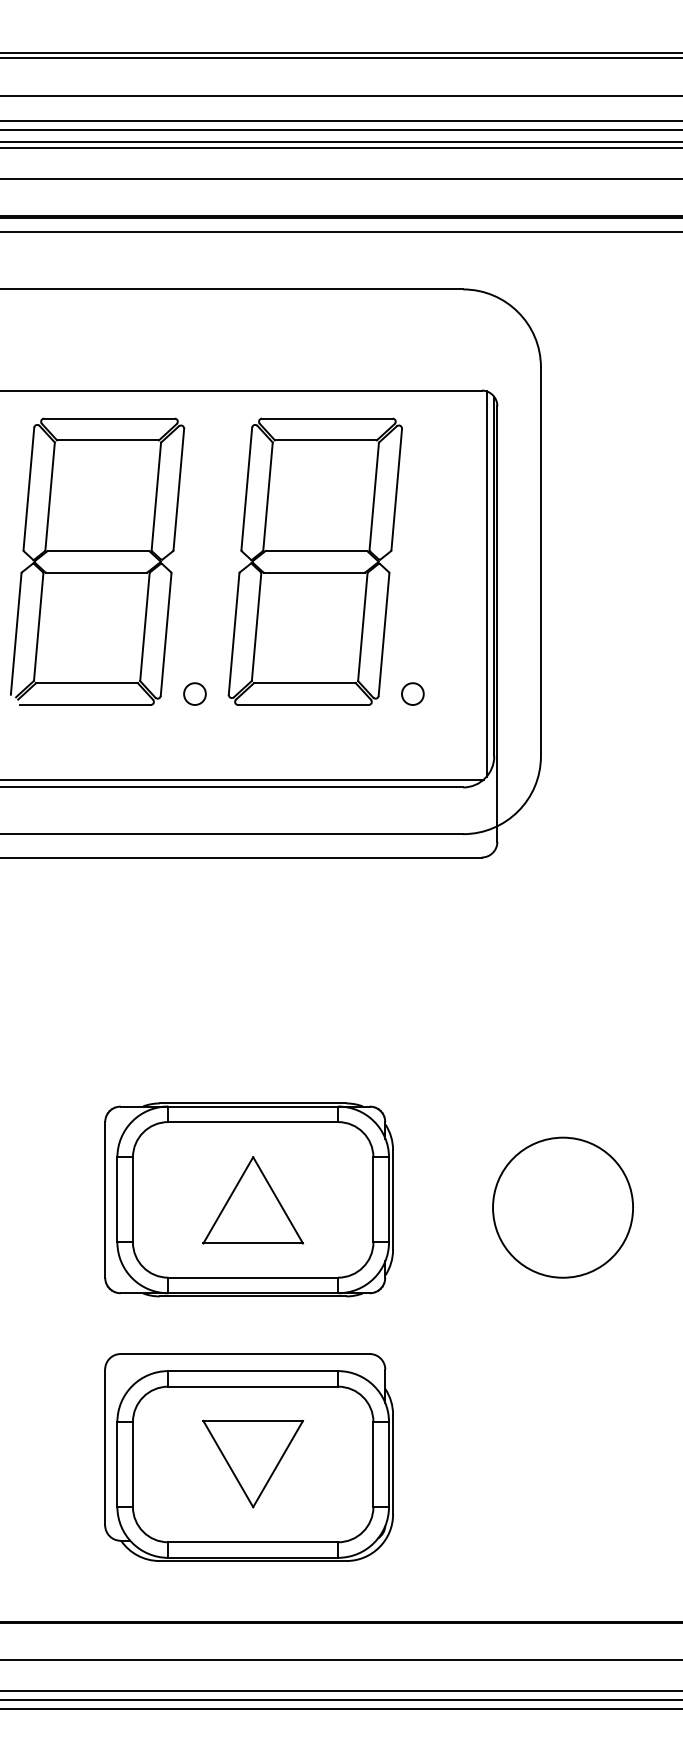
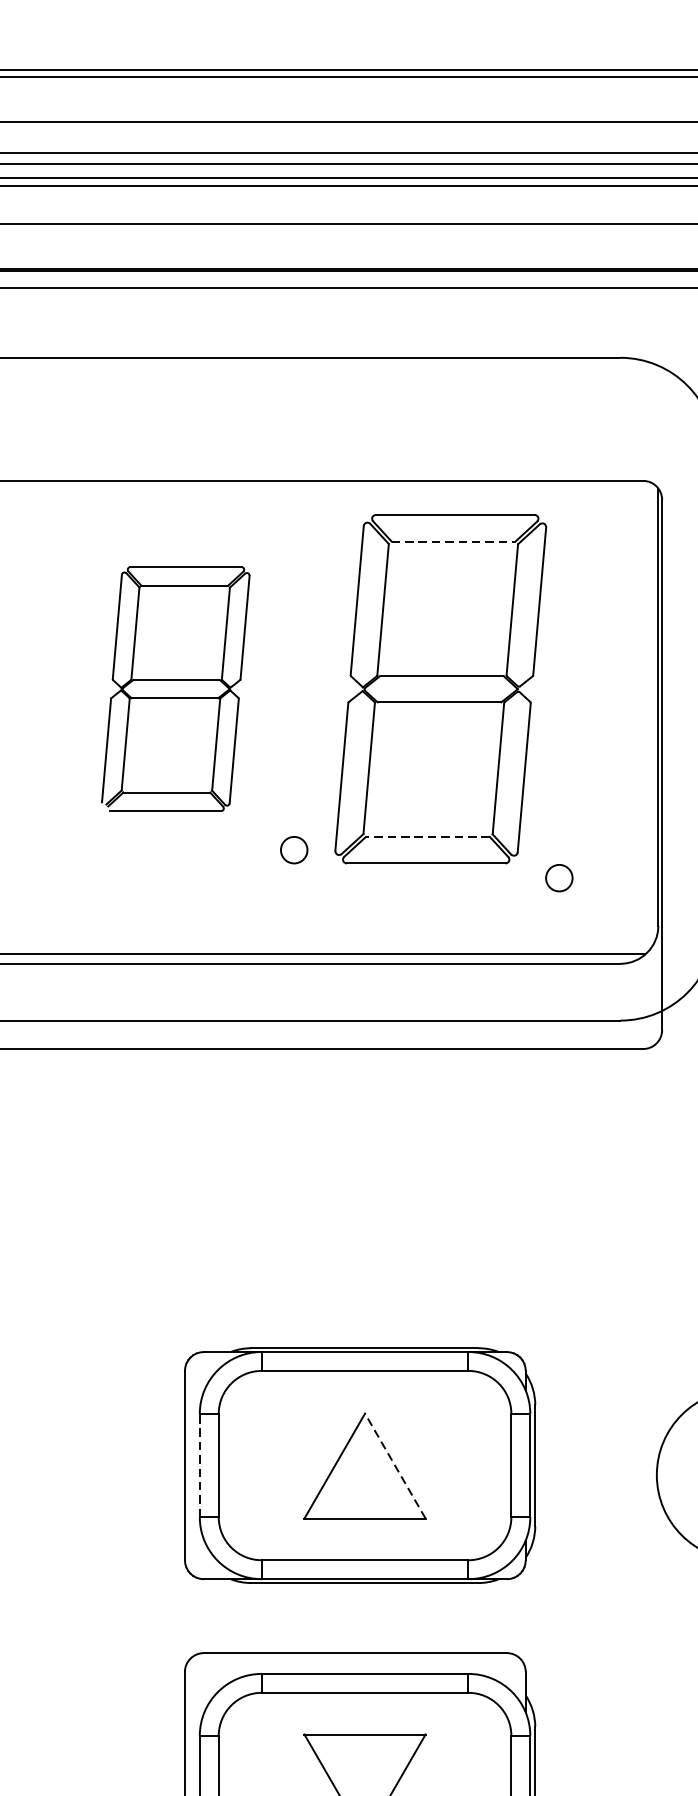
line: (325, 440) -> (453, 541), solid -> dashed
part: (97, 561) -> (175, 688), size x0.7
line: (486, 583) -> (648, 715), removed
line: (304, 683) -> (427, 837), solid -> dashed
circle: (412, 693) -> (558, 877), moved
line: (117, 1199) -> (199, 1465), solid -> dashed
line: (278, 1200) -> (395, 1466), solid -> dashed

